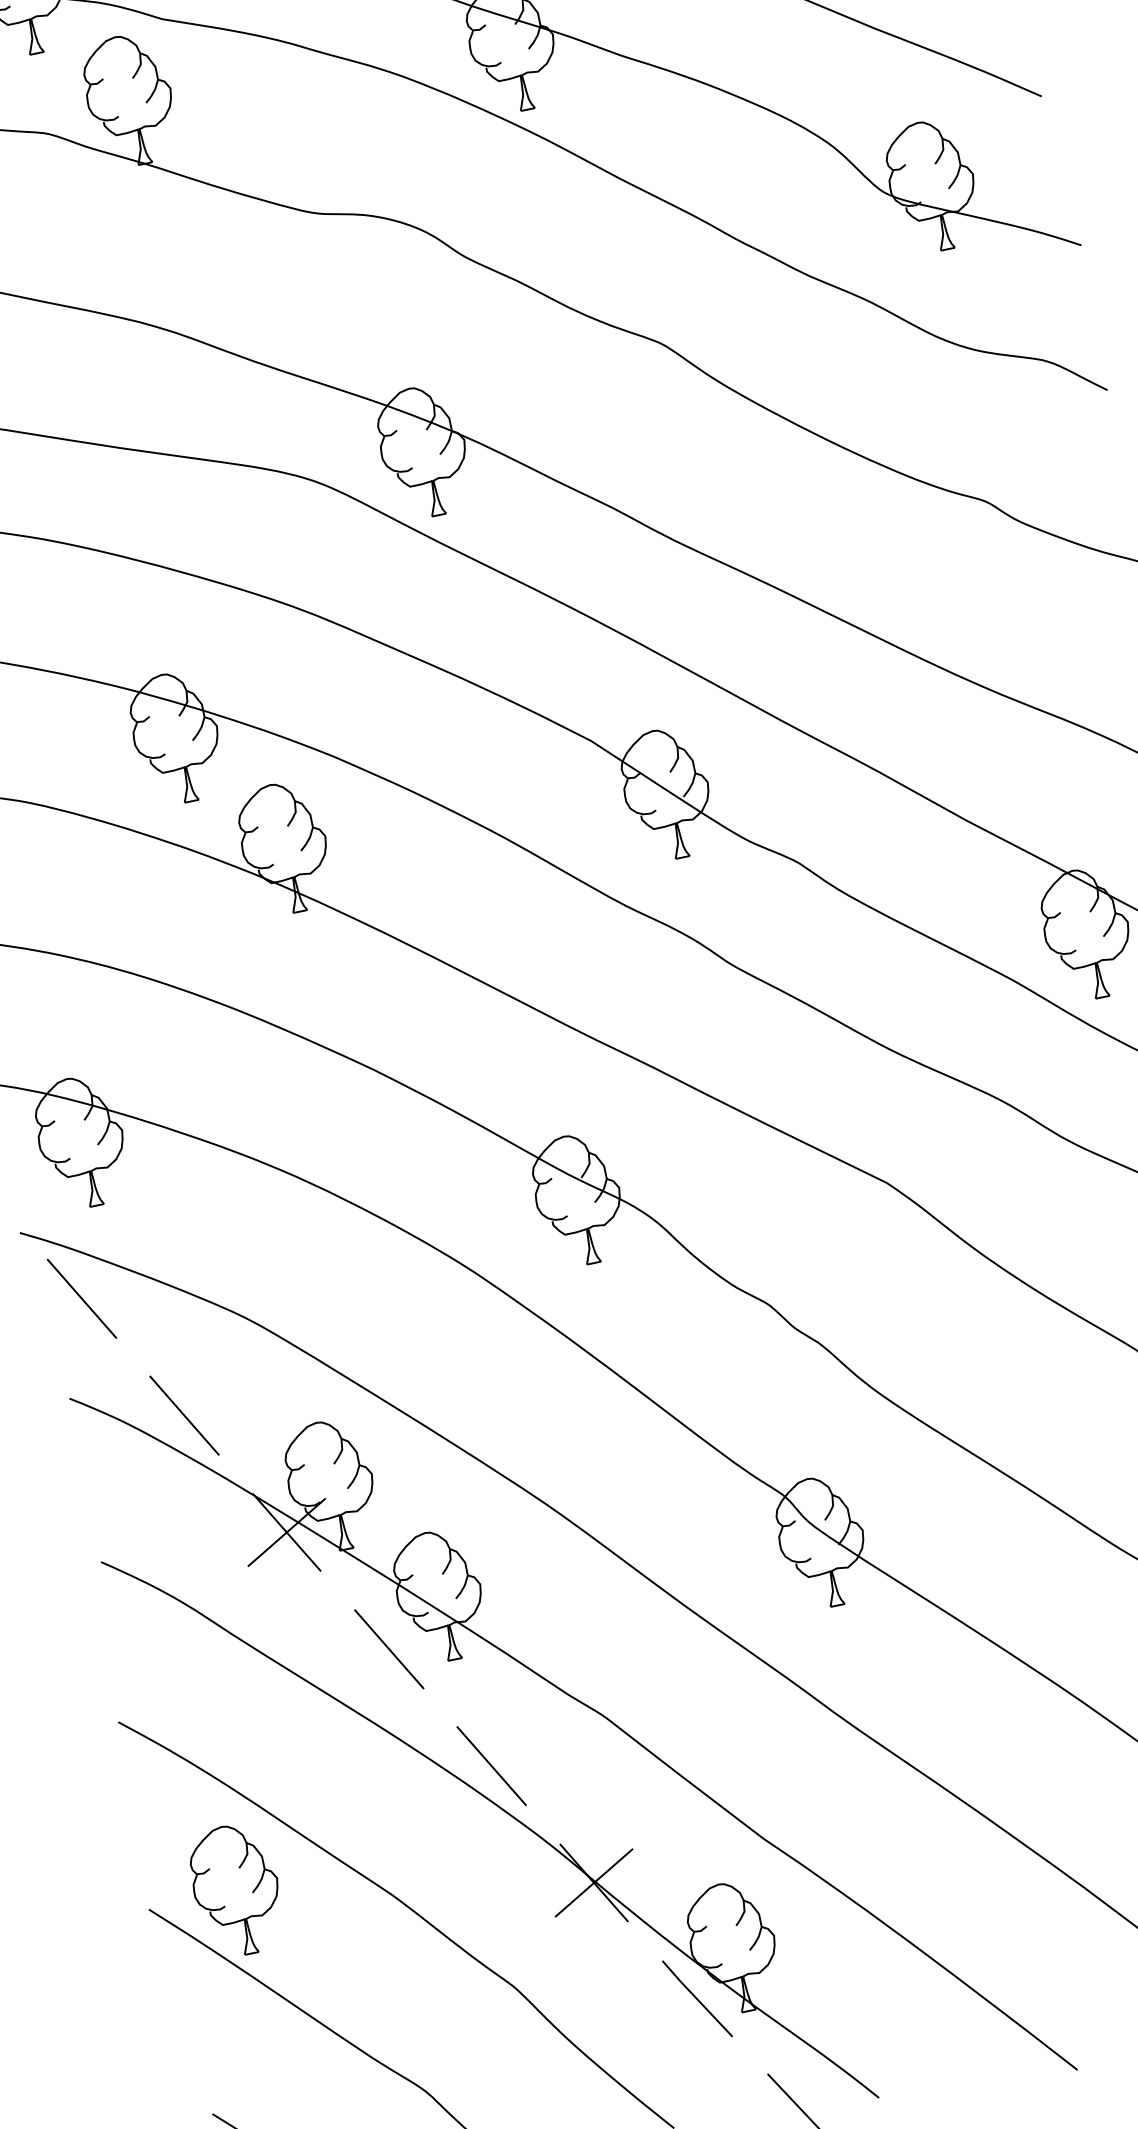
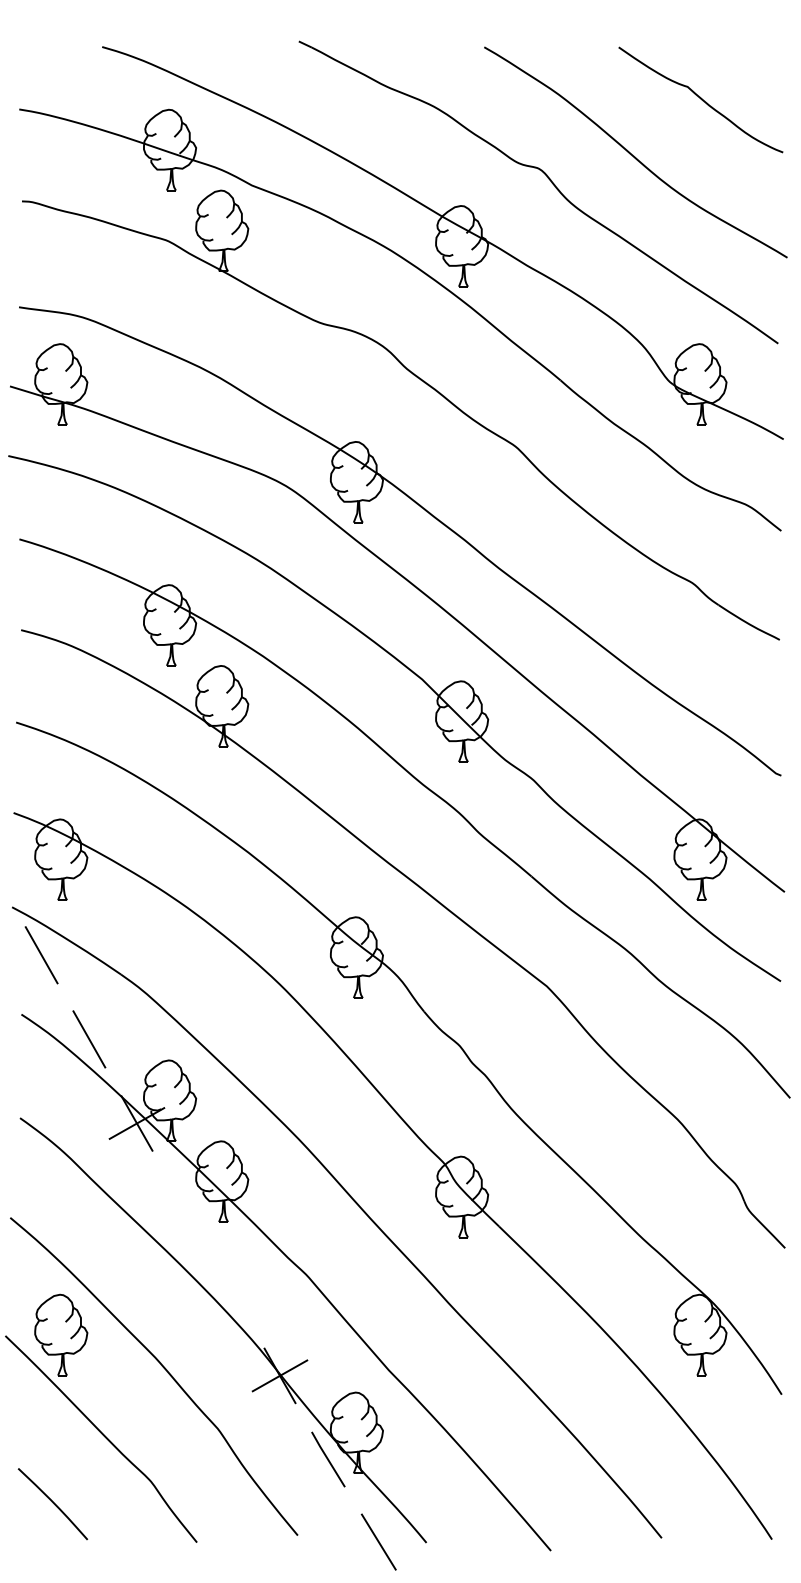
line: (388, 1649) -> (184, 1207), removed
line: (491, 1765) -> (232, 1291), removed

